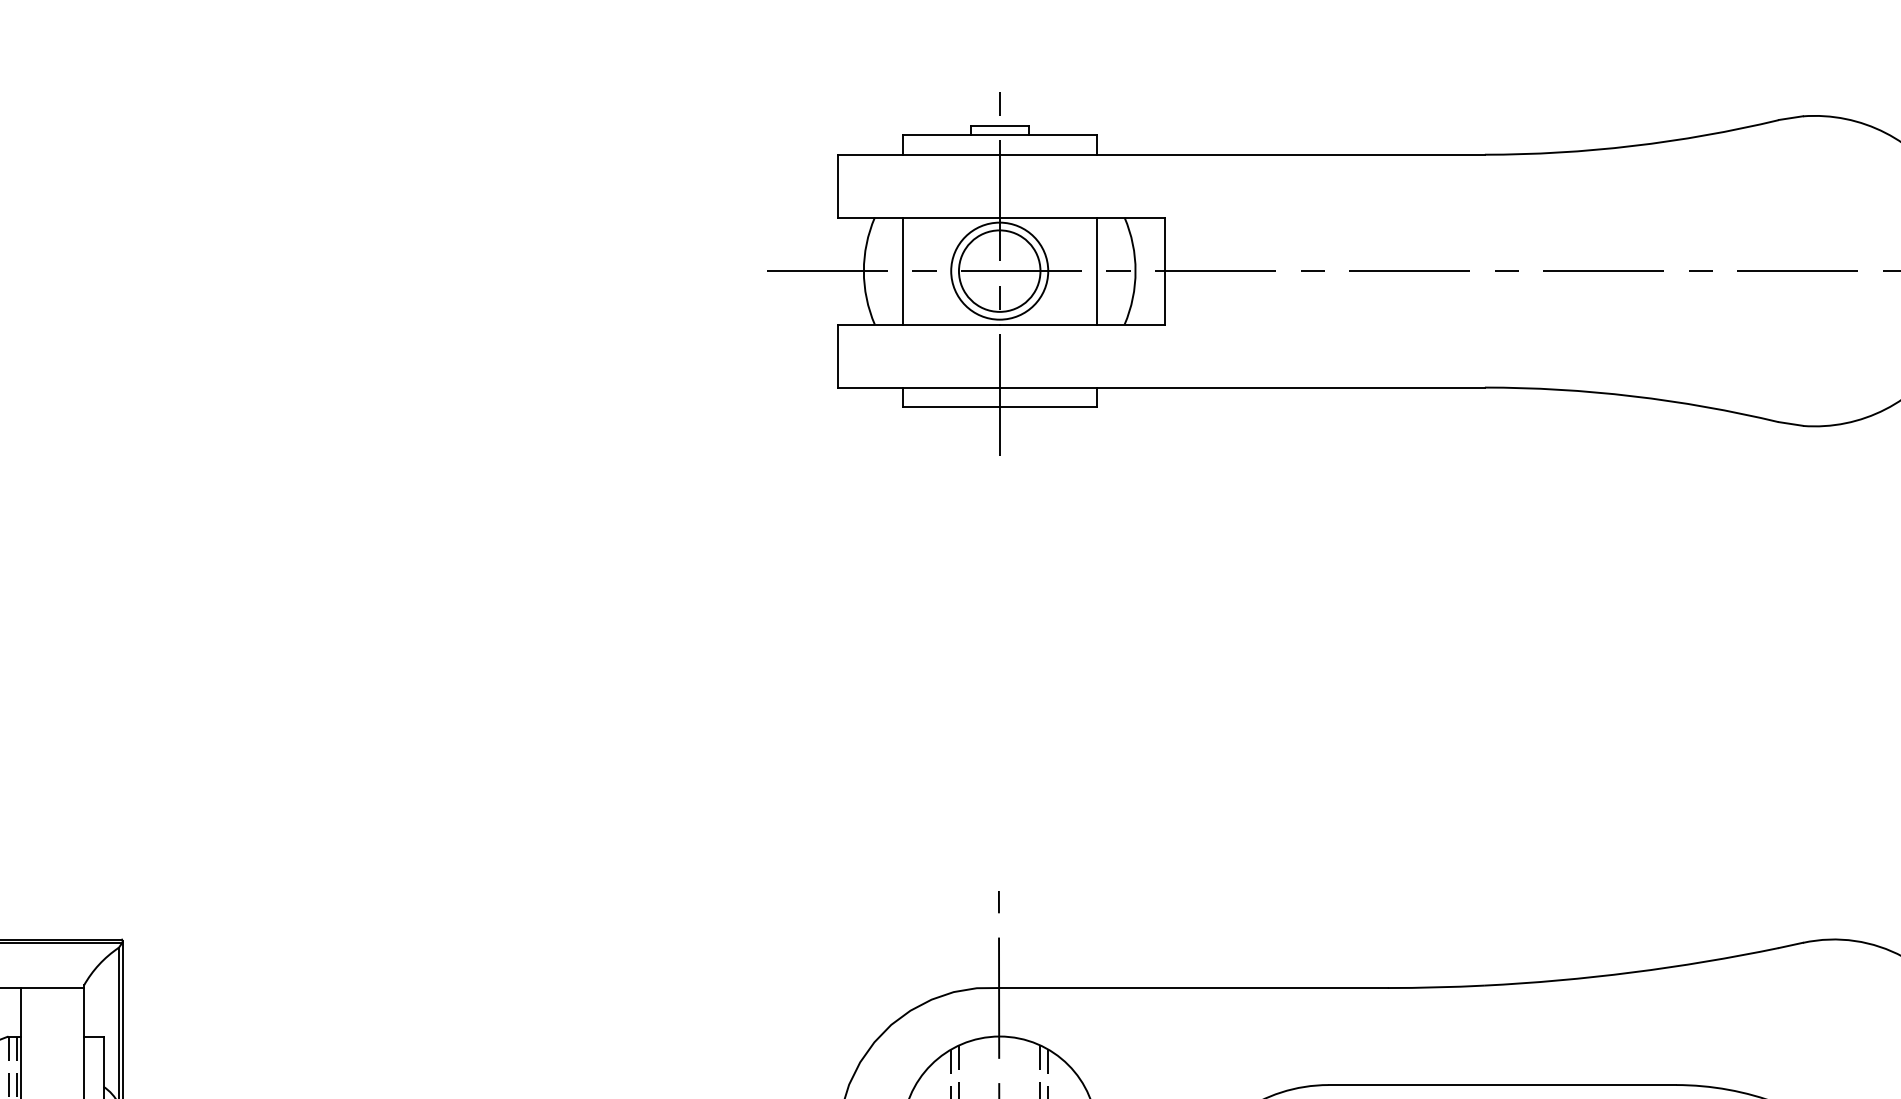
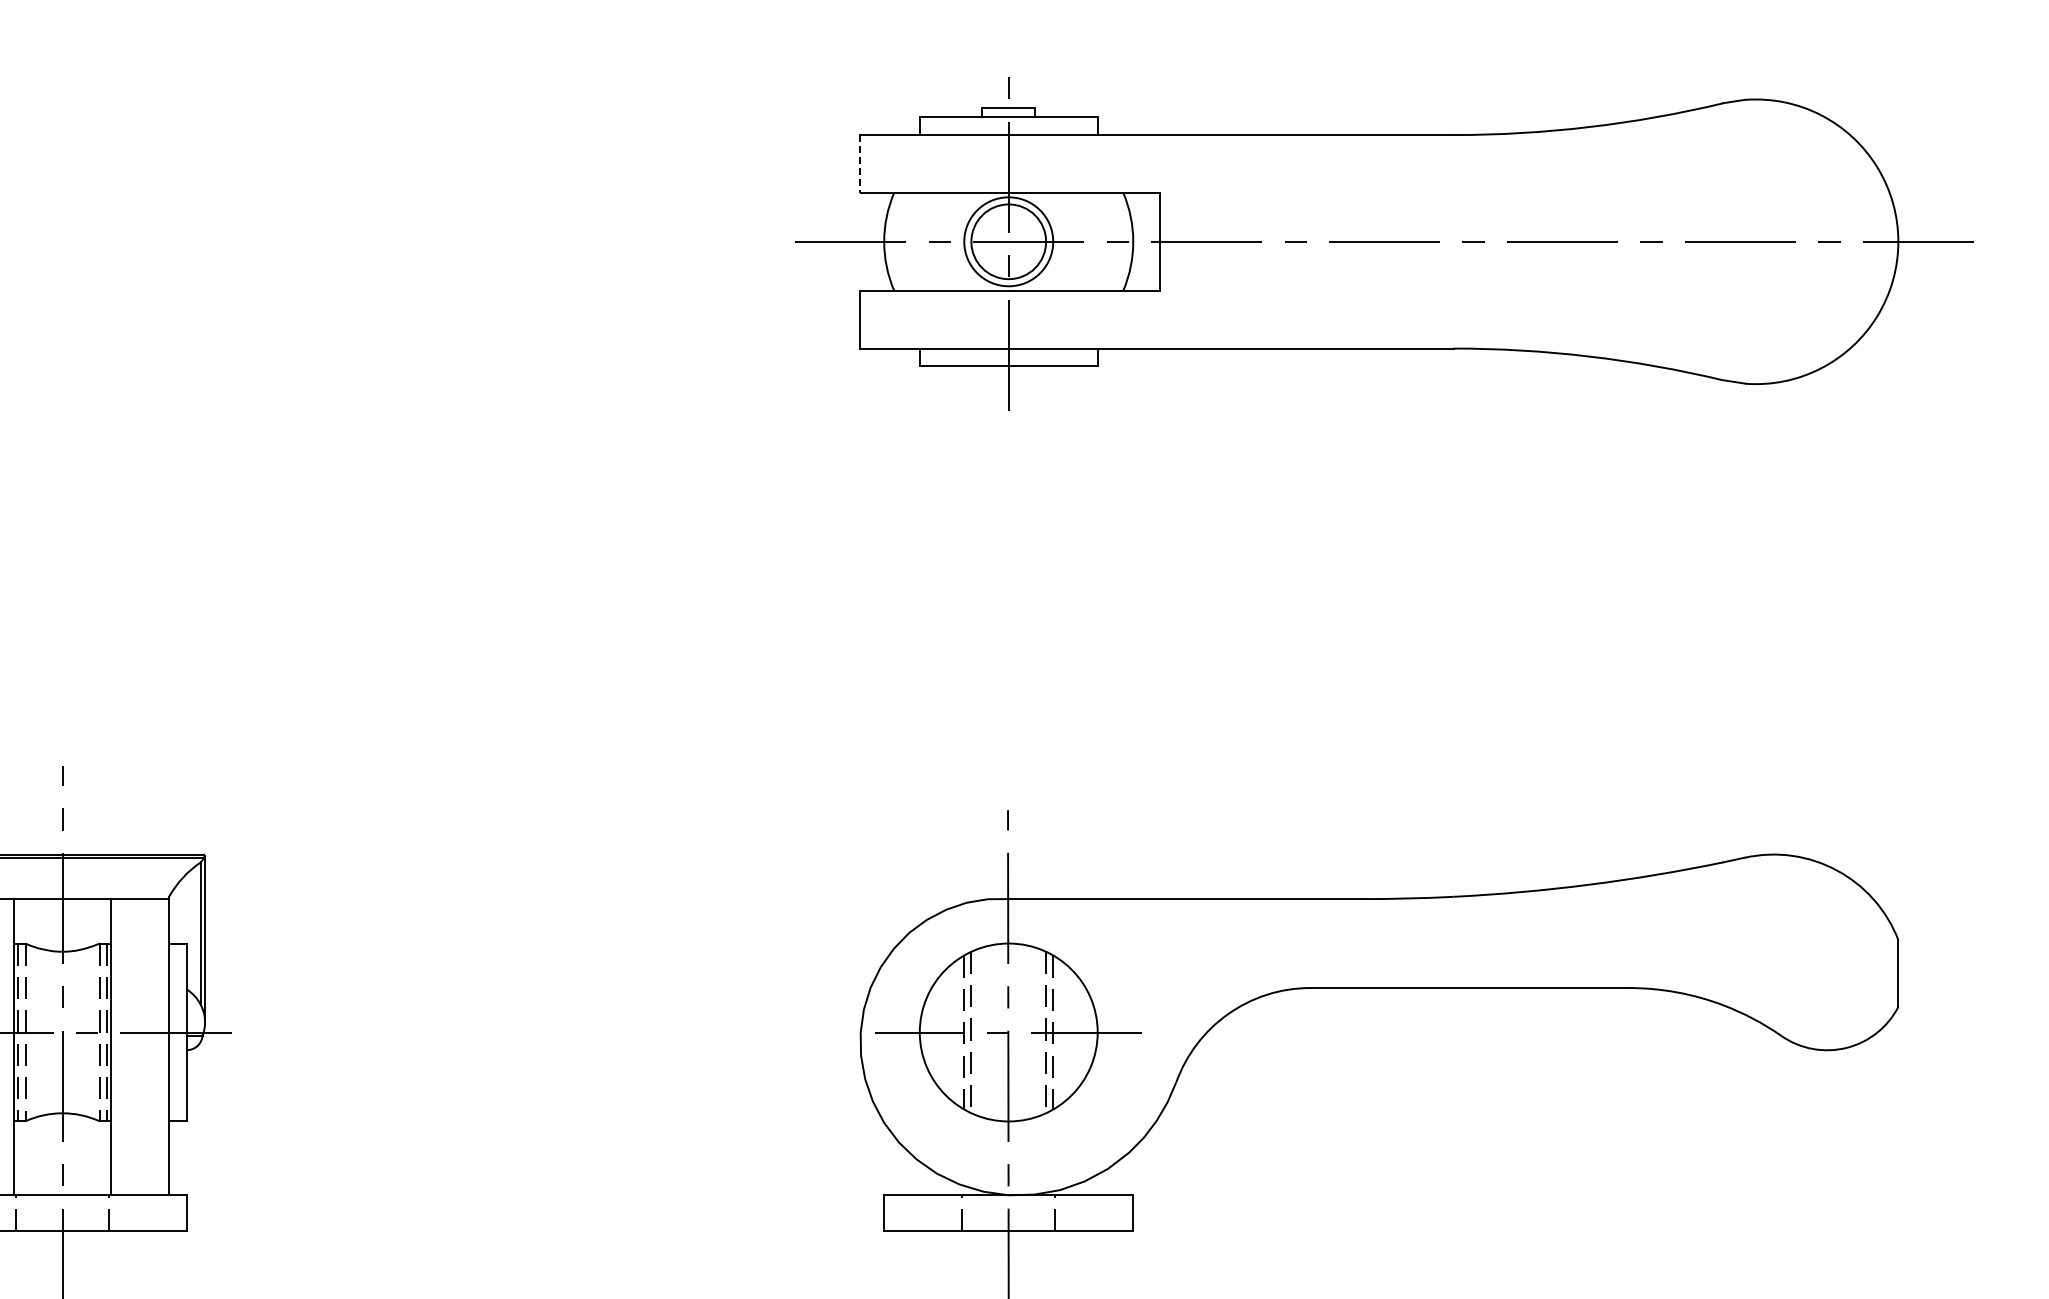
line: (838, 185) -> (860, 163), solid -> dashed
line: (902, 270) -> (919, 241), removed
line: (1096, 270) -> (1097, 241), removed

